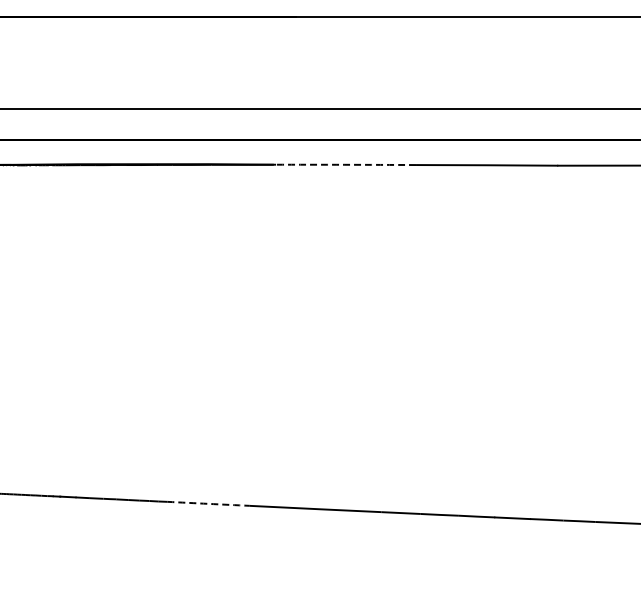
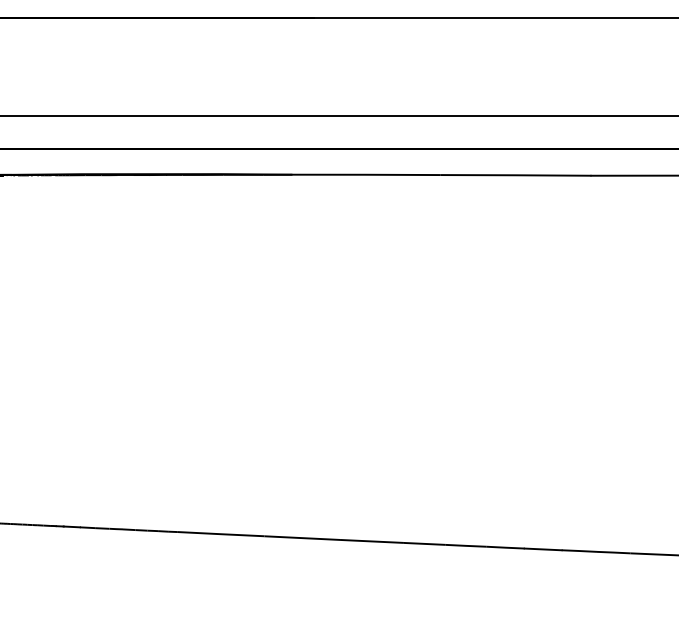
arc: (344, 164) -> (364, 174), dashed -> solid
arc: (208, 503) -> (220, 533), dashed -> solid

